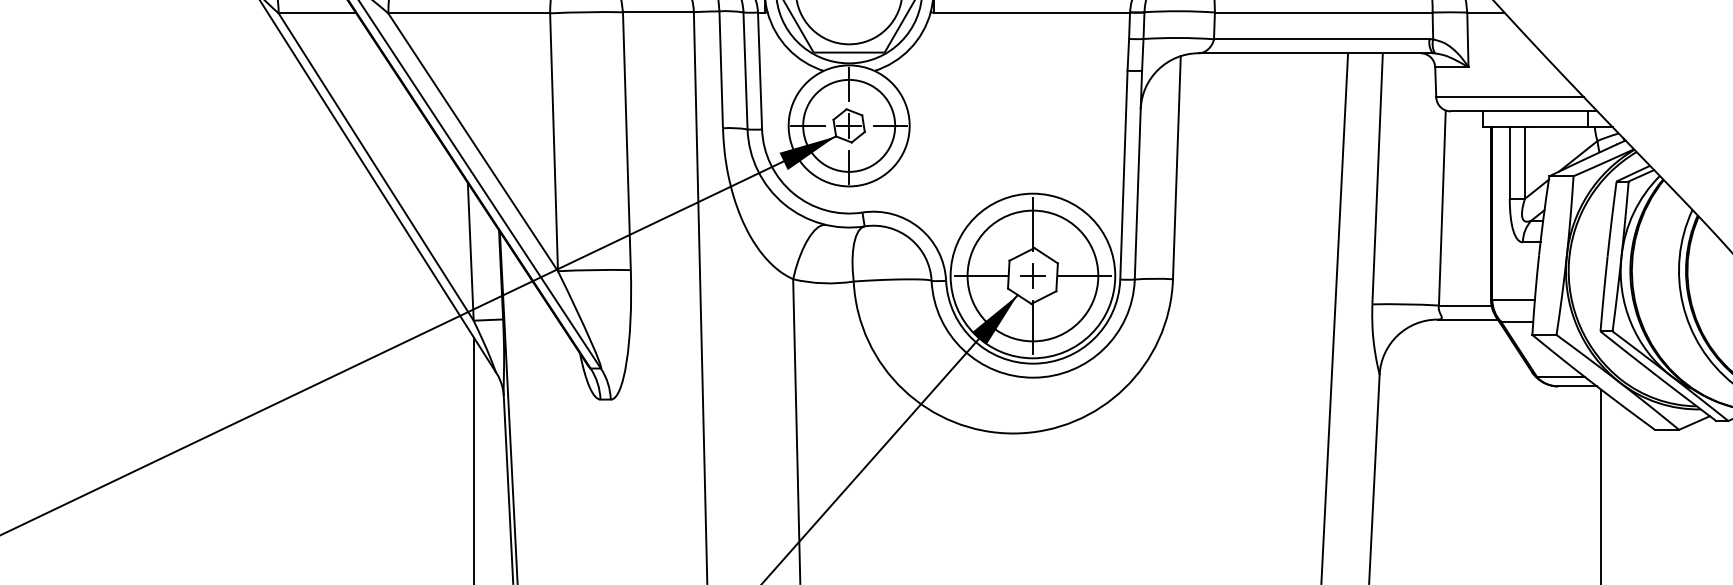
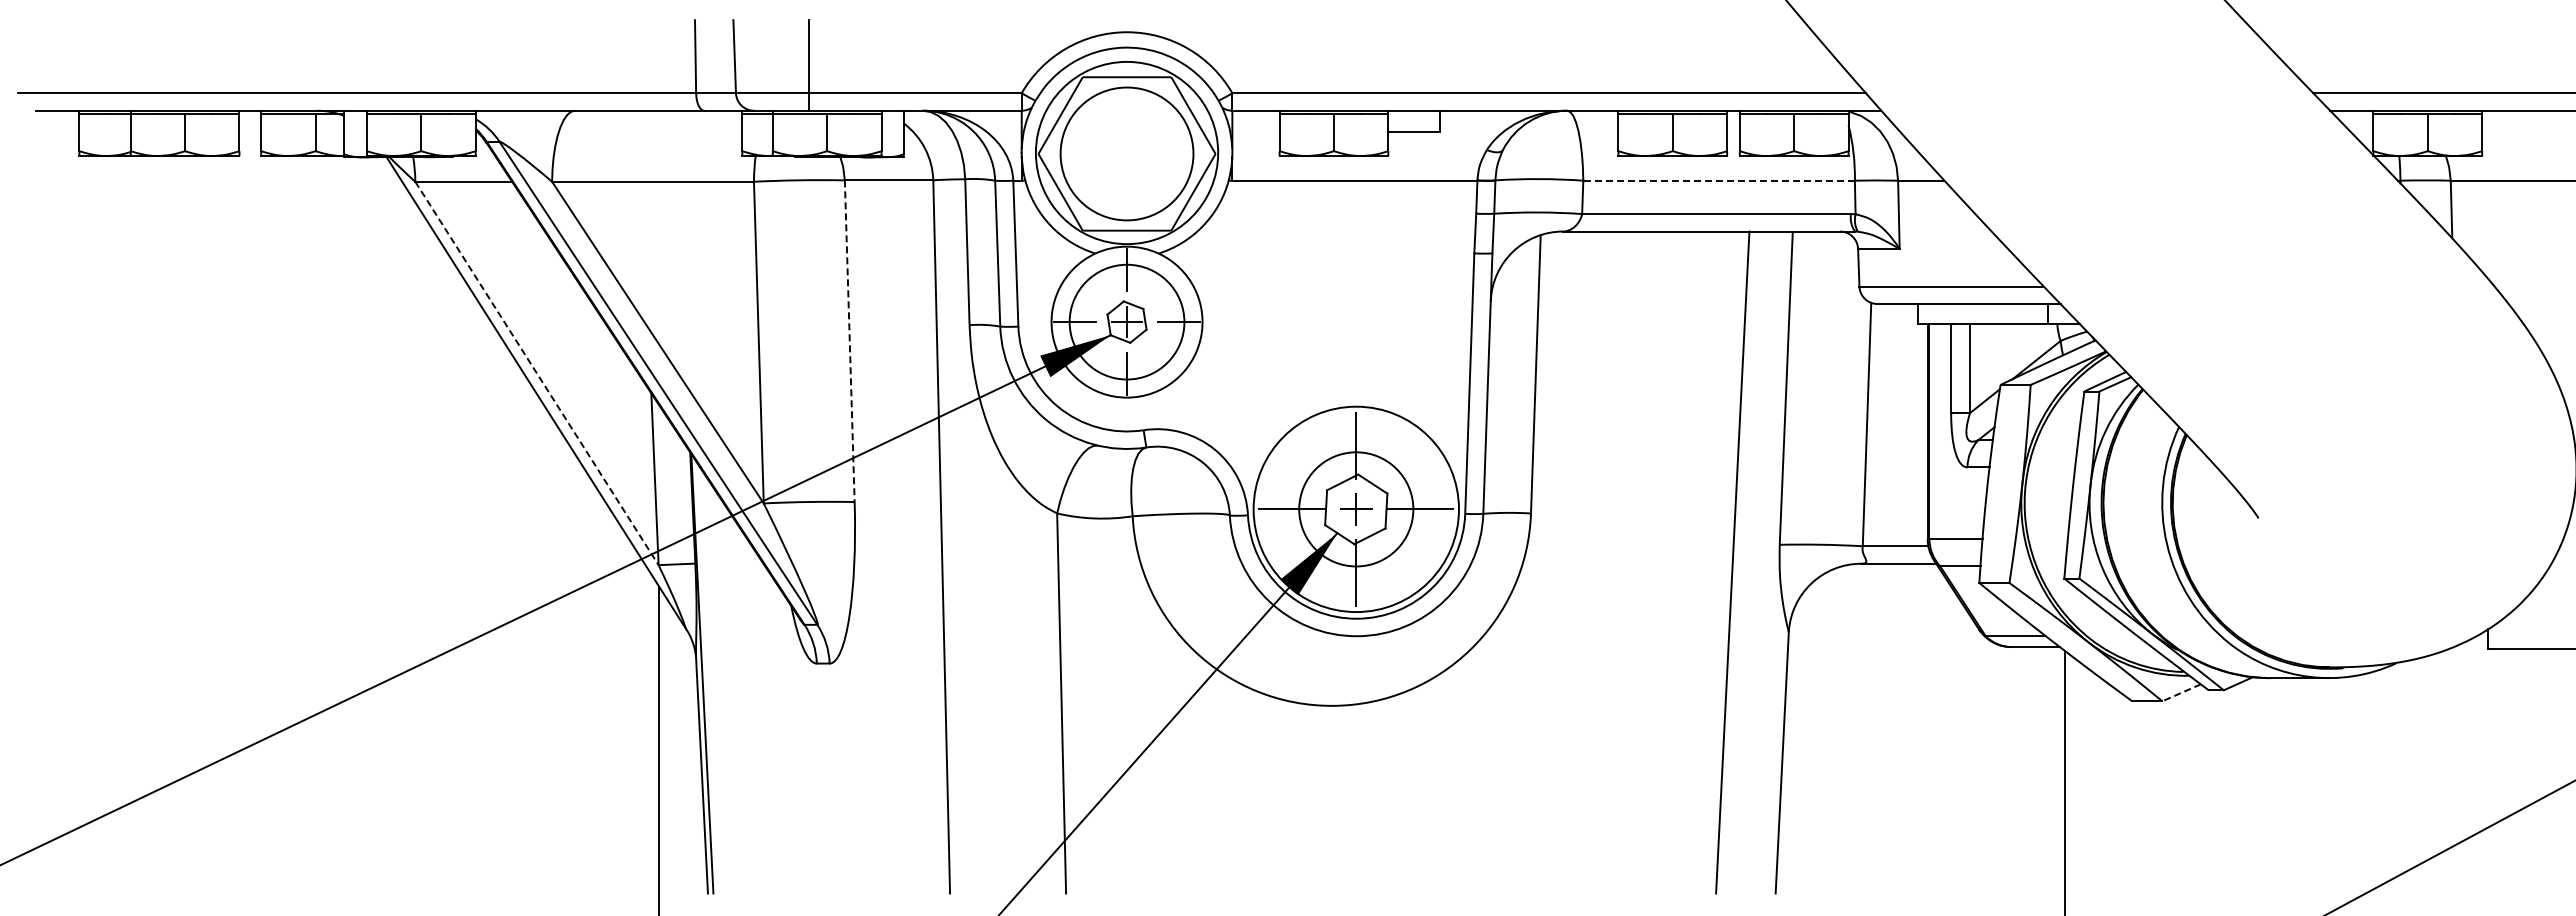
line: (1324, 12) -> (1719, 180), solid -> dashed
line: (626, 141) -> (849, 341), solid -> dashed
line: (376, 167) -> (537, 373), solid -> dashed
circle: (1032, 275) -> (1355, 508), size x0.7
line: (1694, 423) -> (2181, 693), solid -> dashed

